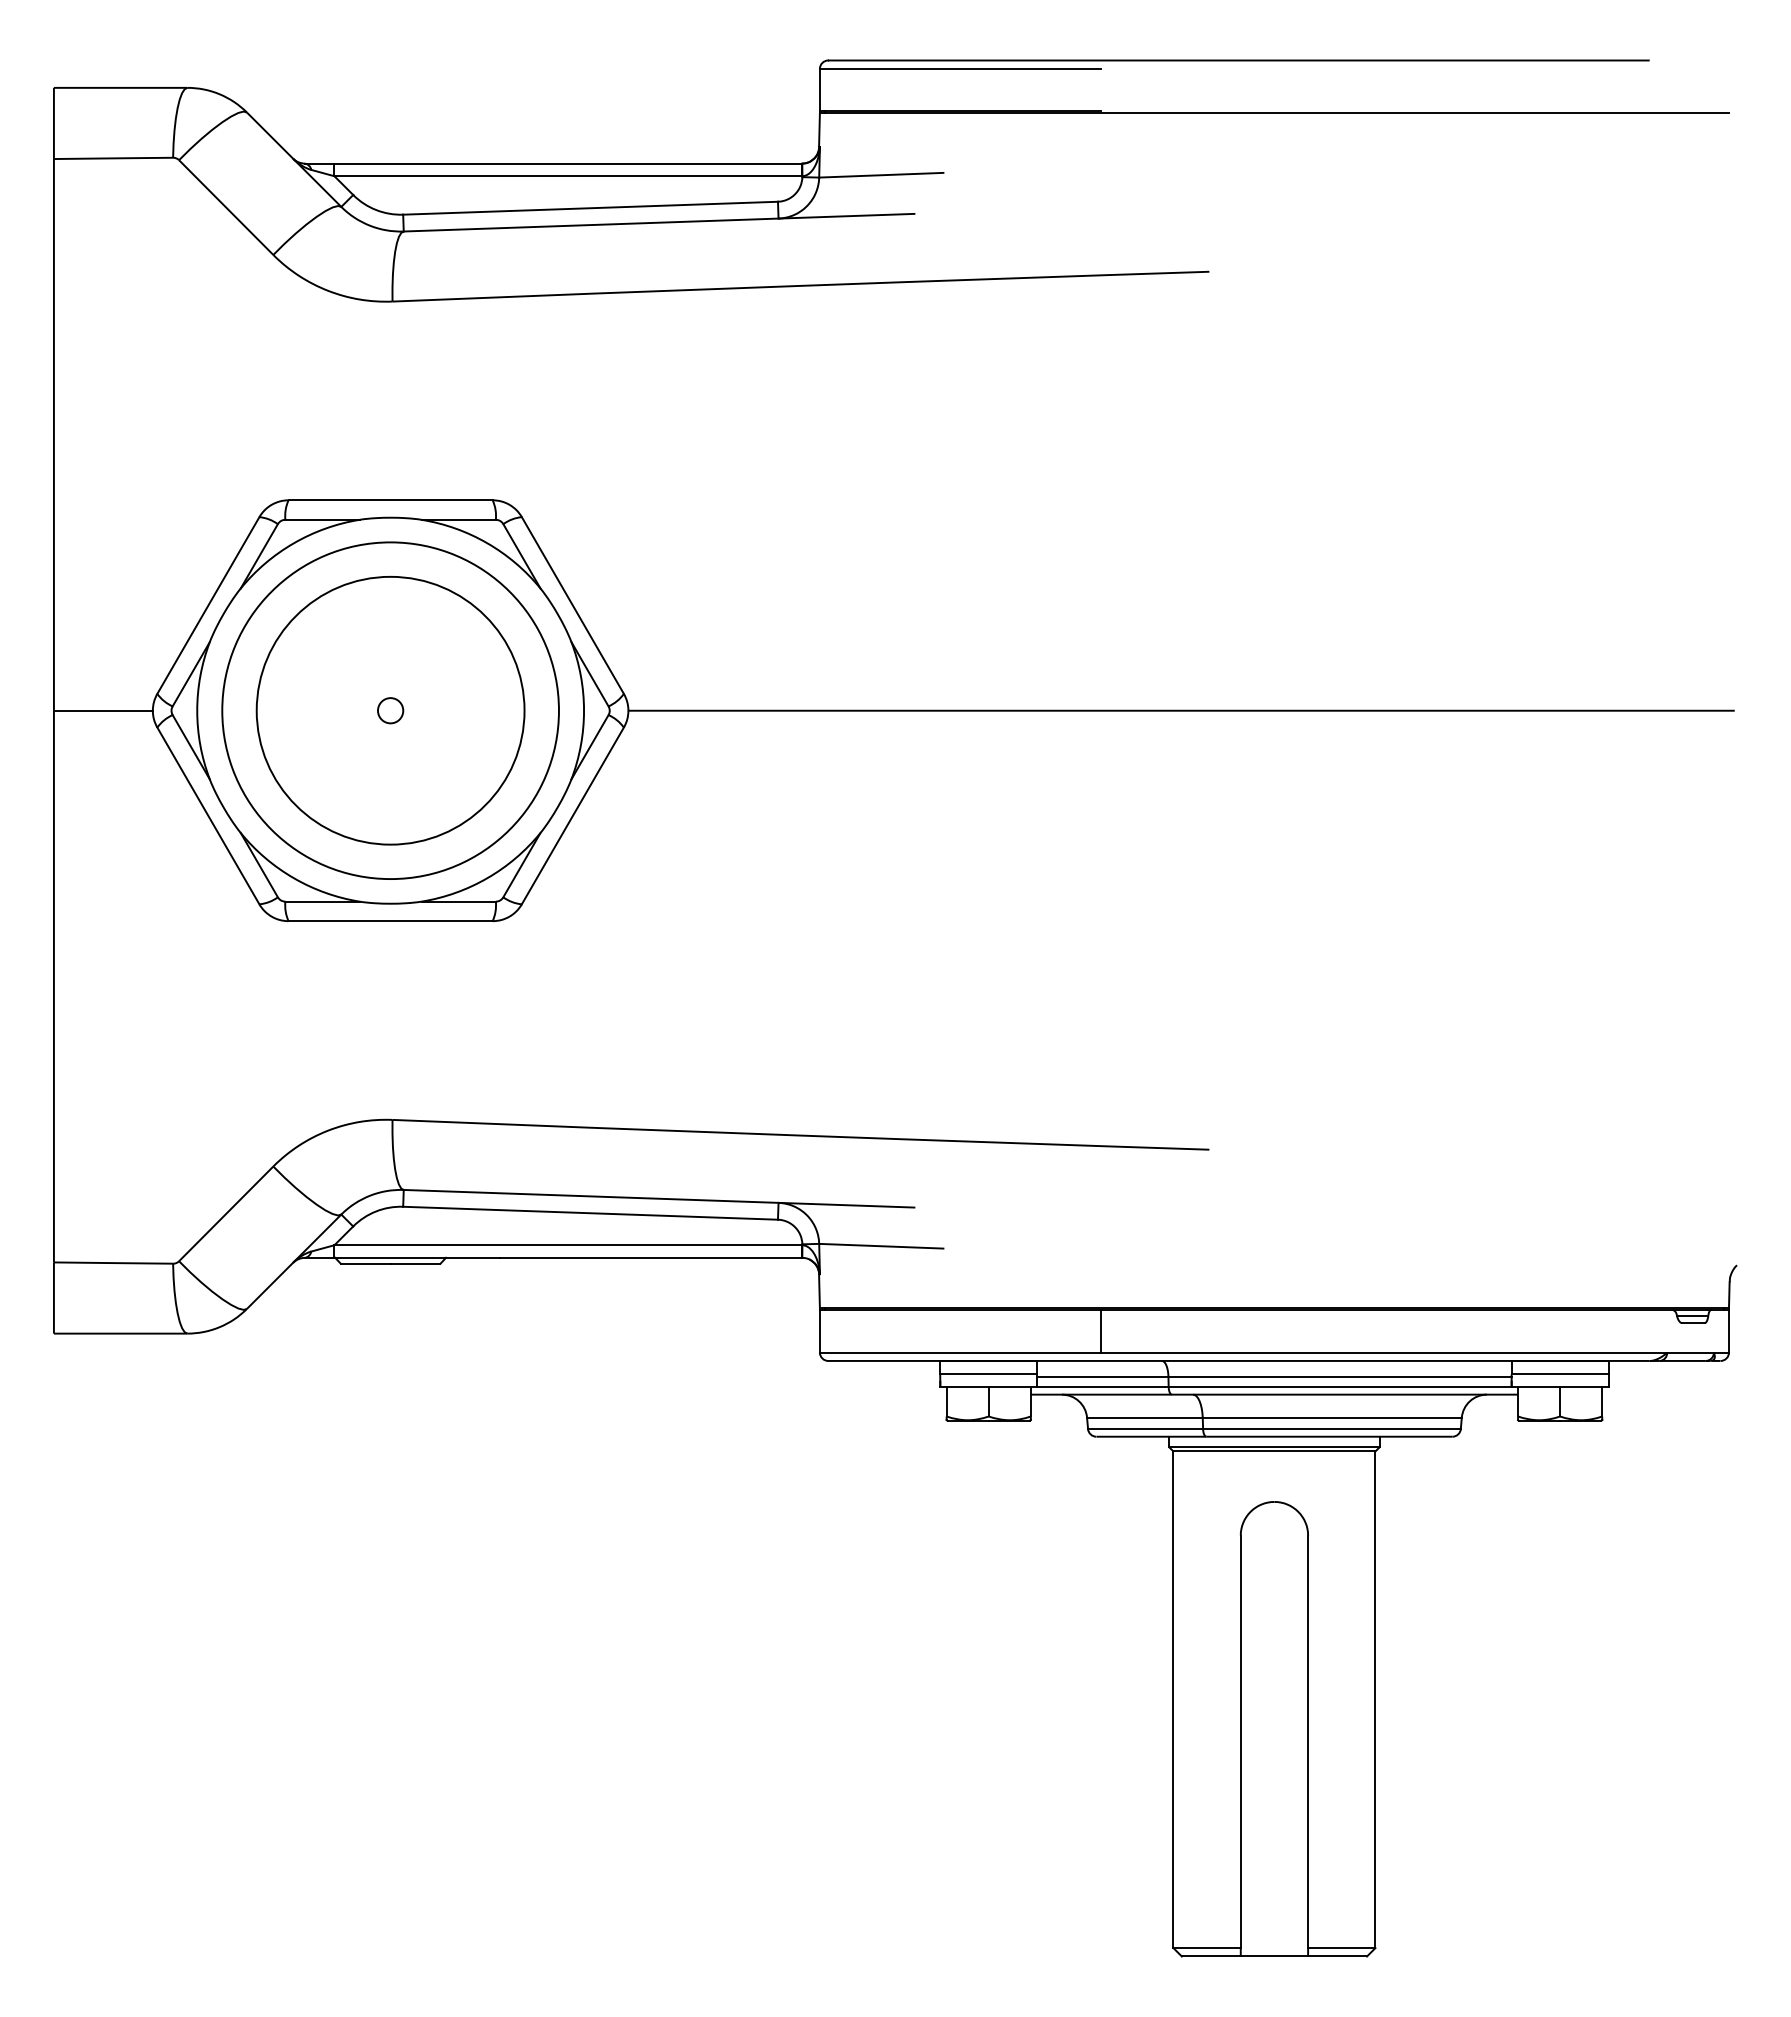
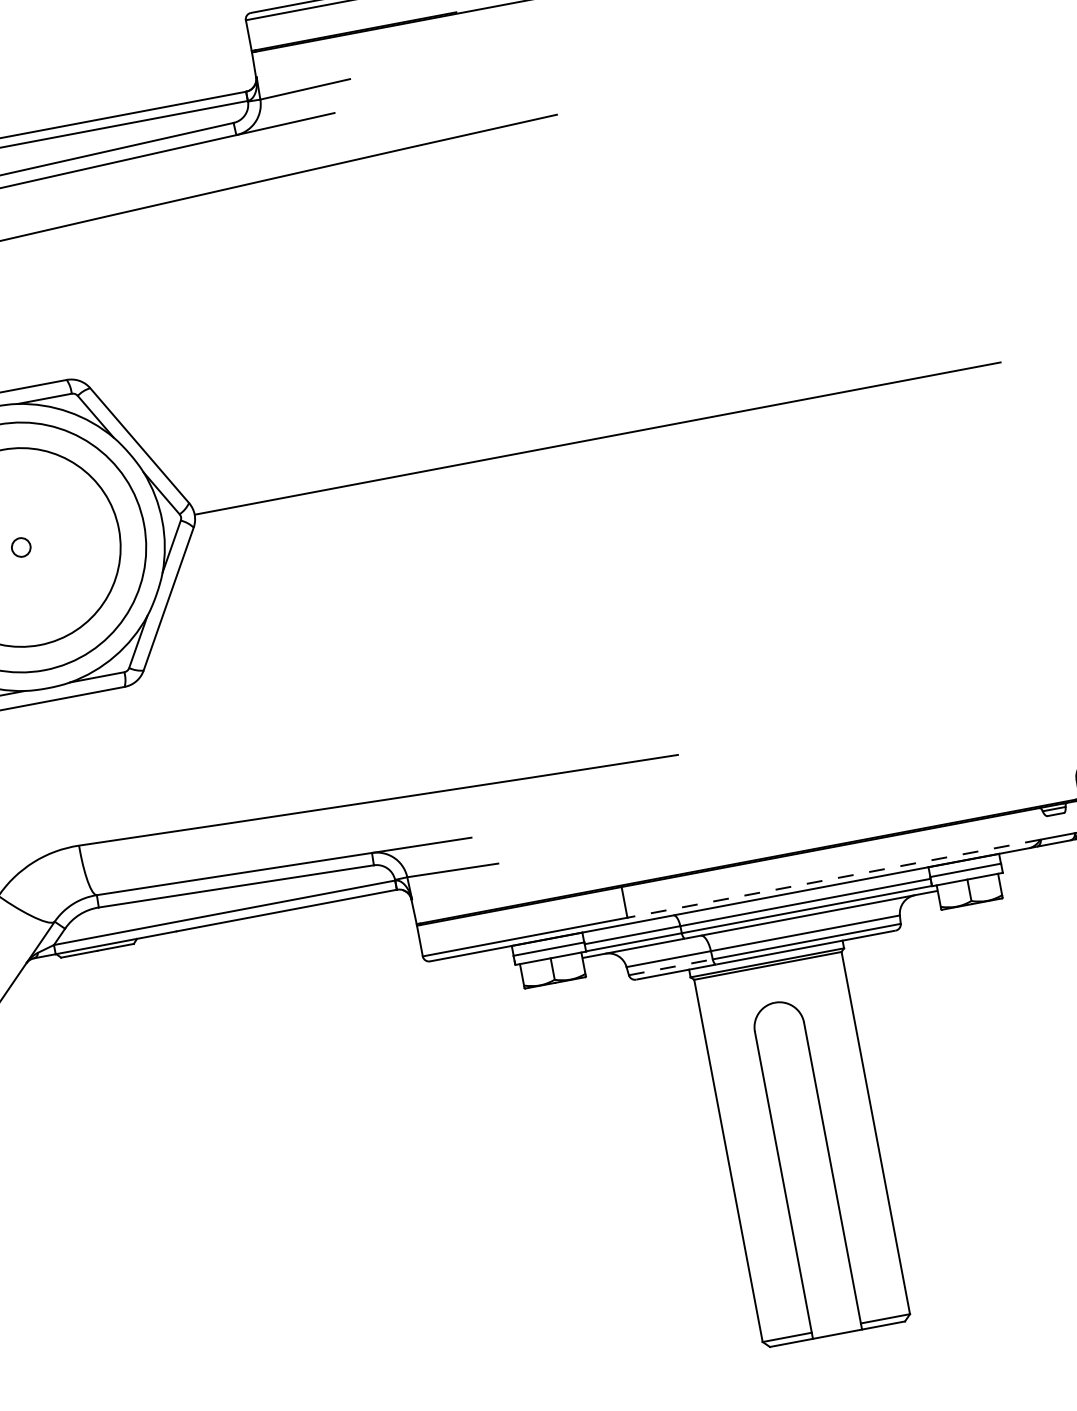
line: (1383, 1352) -> (833, 878), solid -> dashed
line: (1145, 1429) -> (670, 967), solid -> dashed

